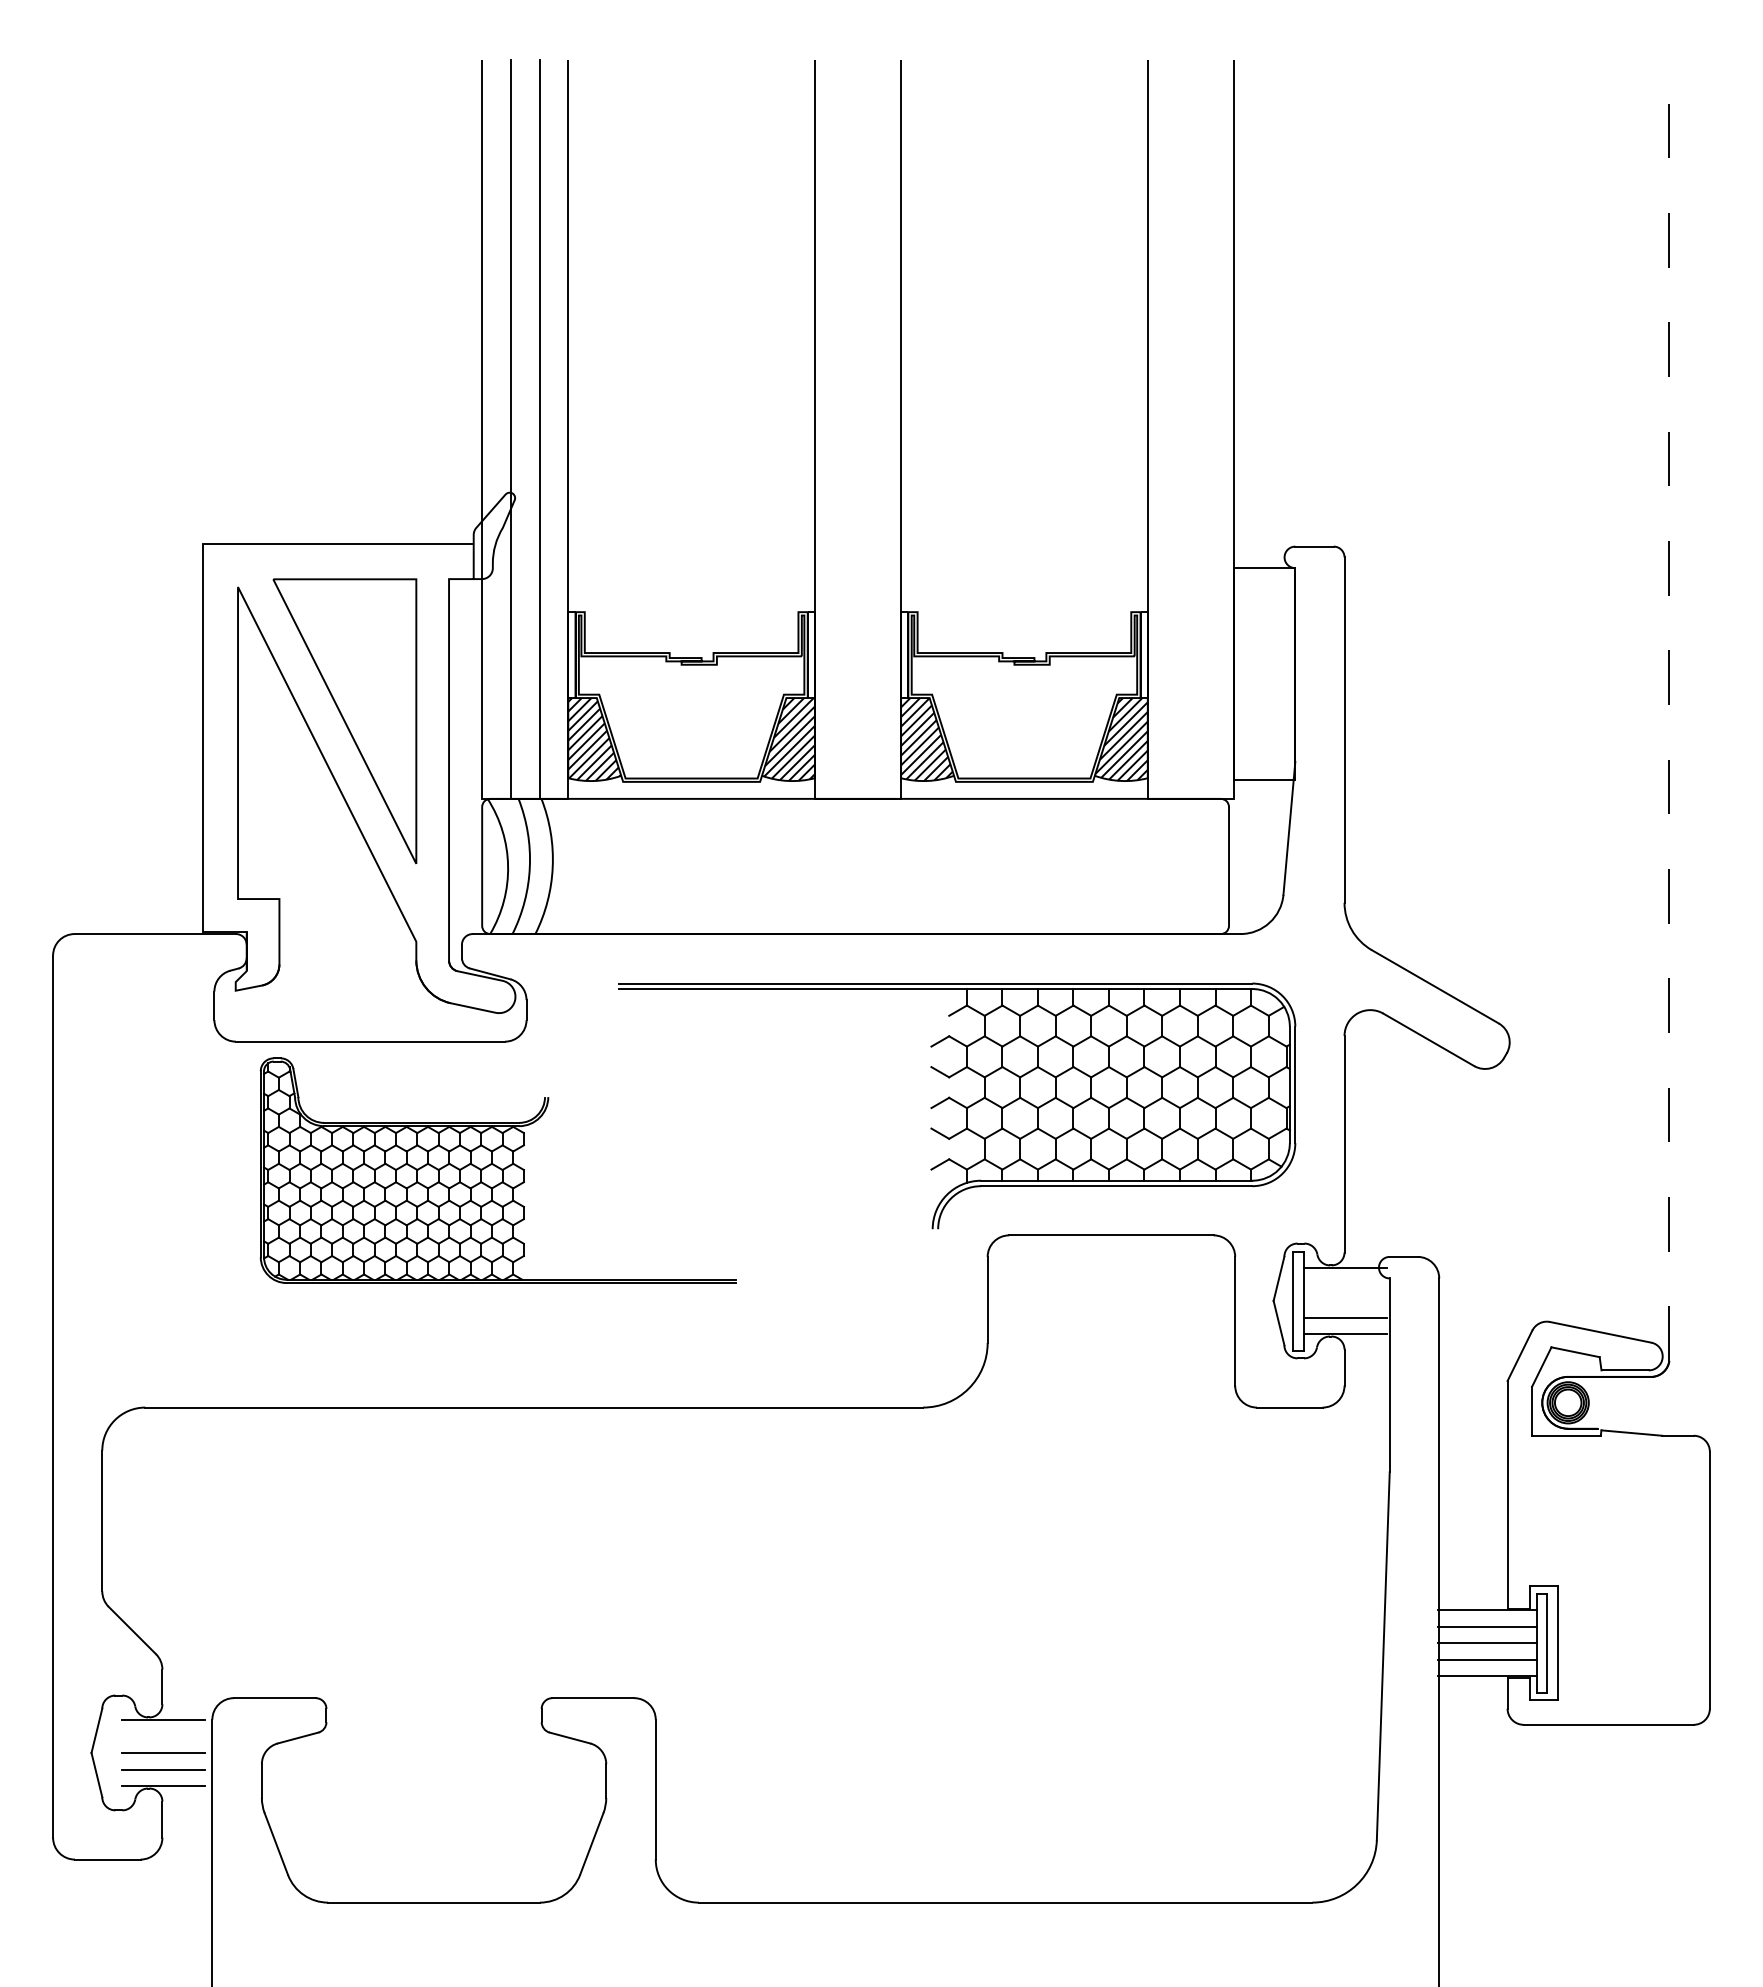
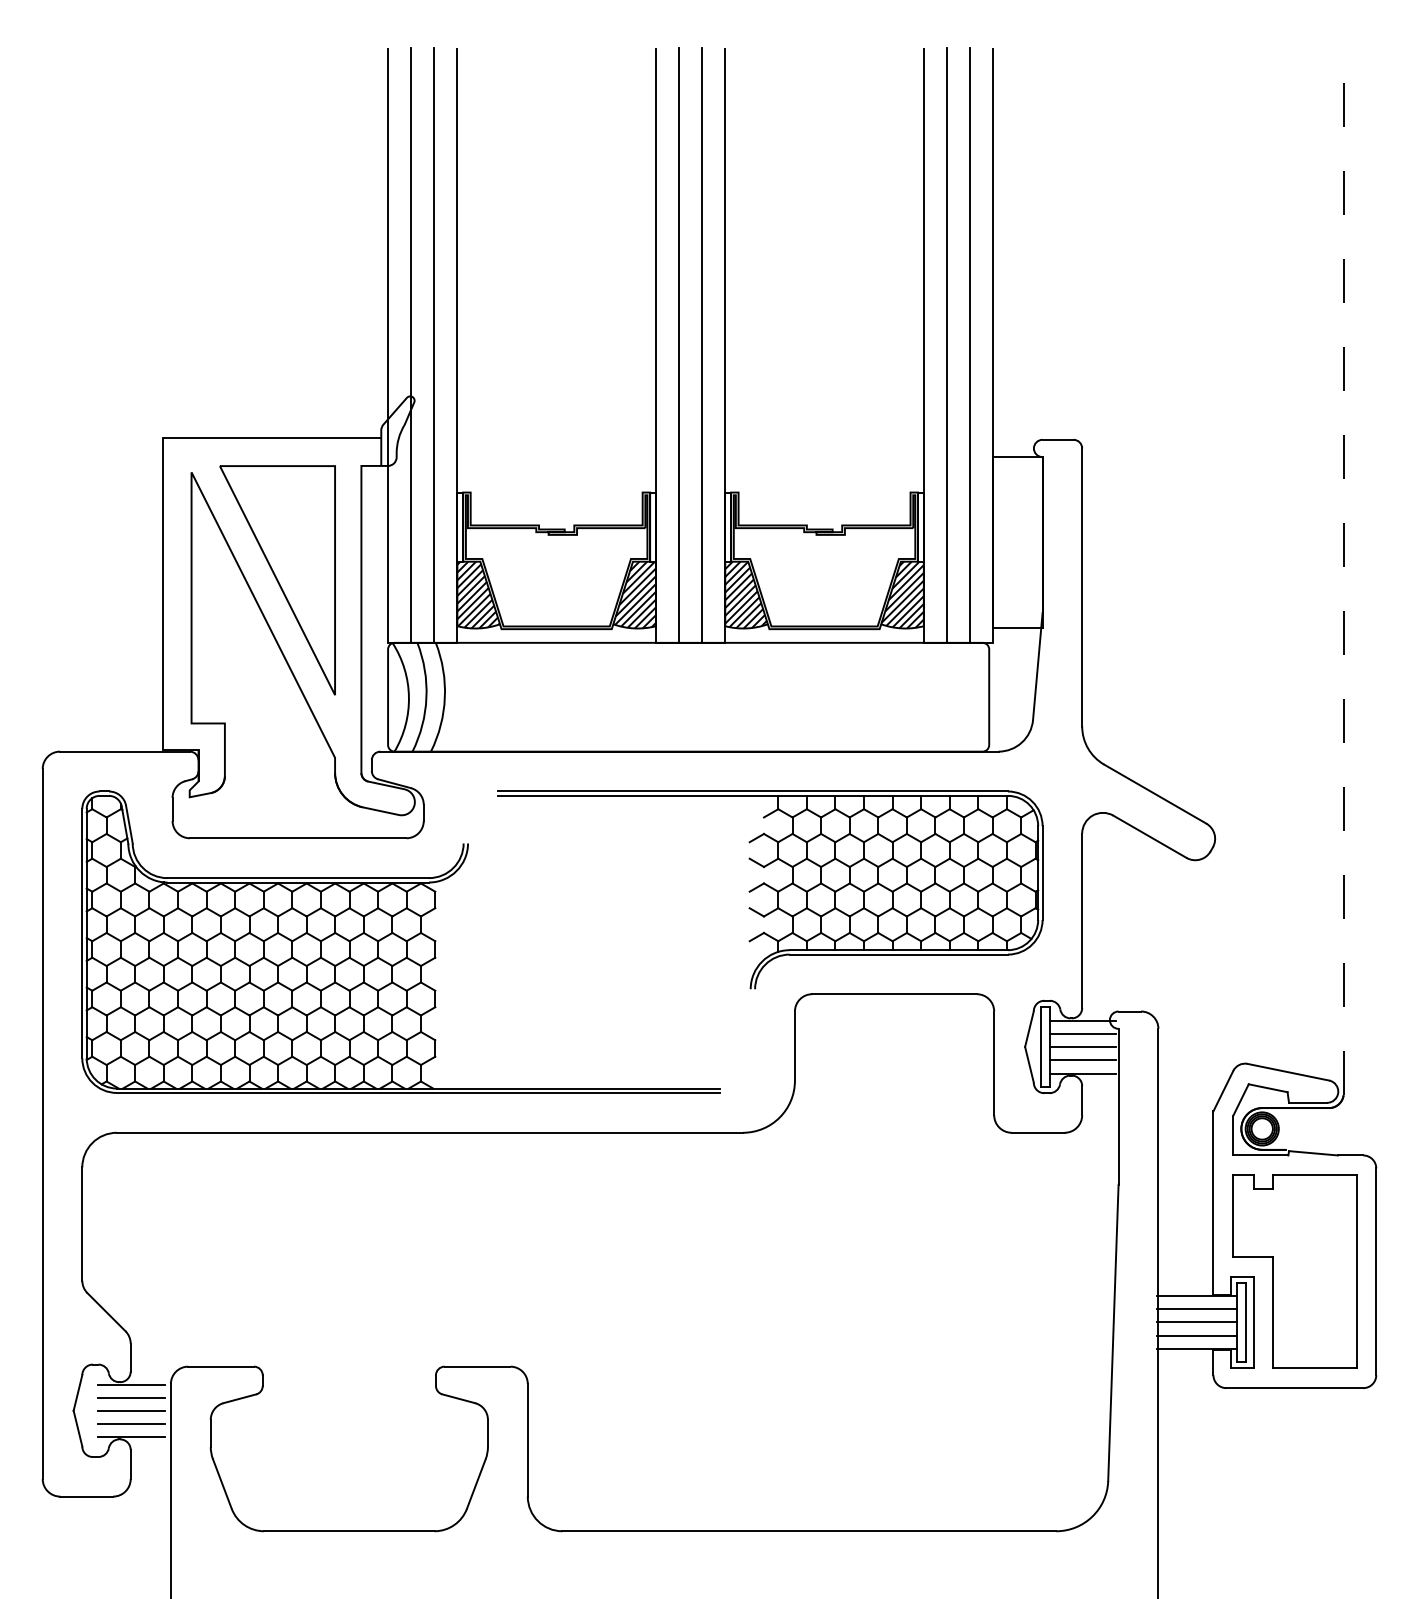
line: (843, 428) -> (678, 344), added
line: (872, 428) -> (702, 344), added
line: (1176, 428) -> (946, 344), added
line: (1205, 428) -> (970, 344), added
part: (498, 1170) -> (401, 941), size x1.67
line: (1345, 1284) -> (1082, 1033), added
line: (1345, 1301) -> (1082, 1047), added
part: (1608, 1579) -> (1294, 1271), added
line: (163, 1736) -> (131, 1397), added

